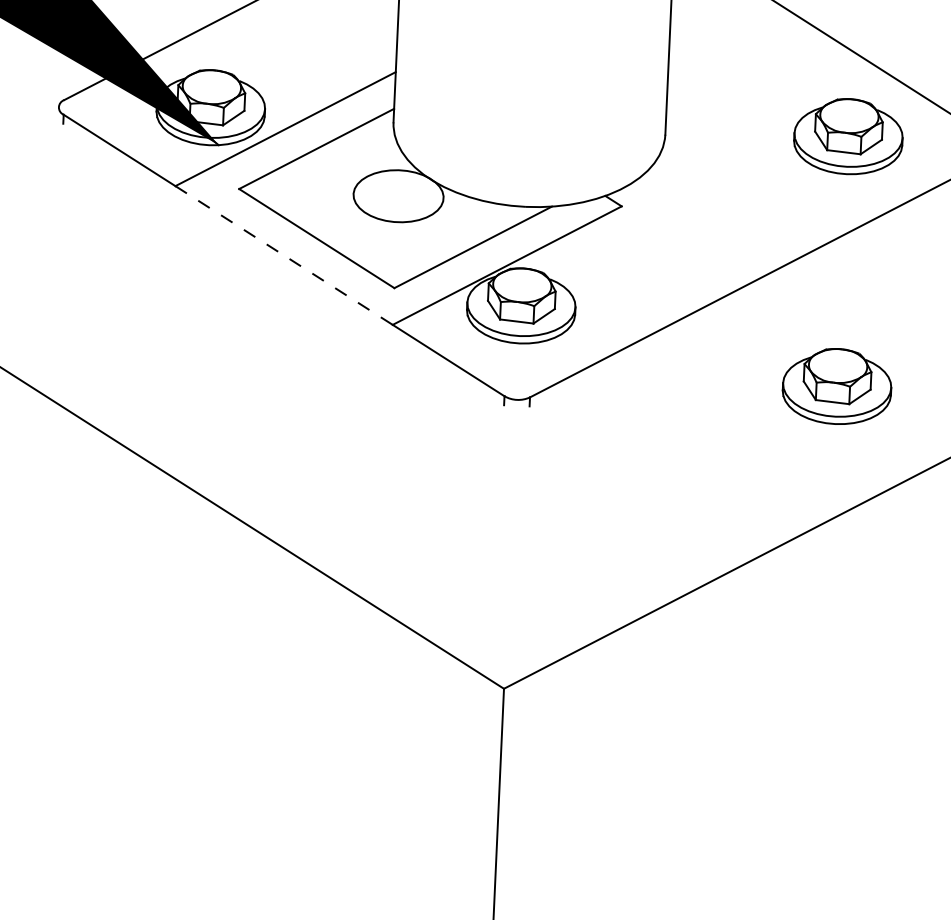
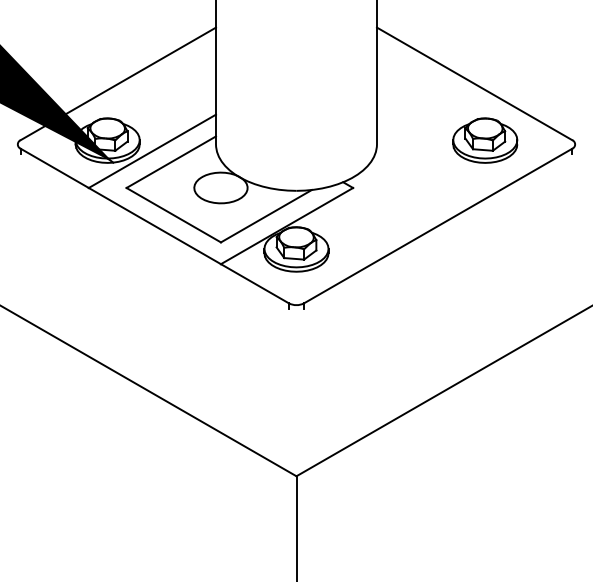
line: (285, 256) -> (155, 226), dashed -> solid
part: (837, 386) -> (485, 288), removed

